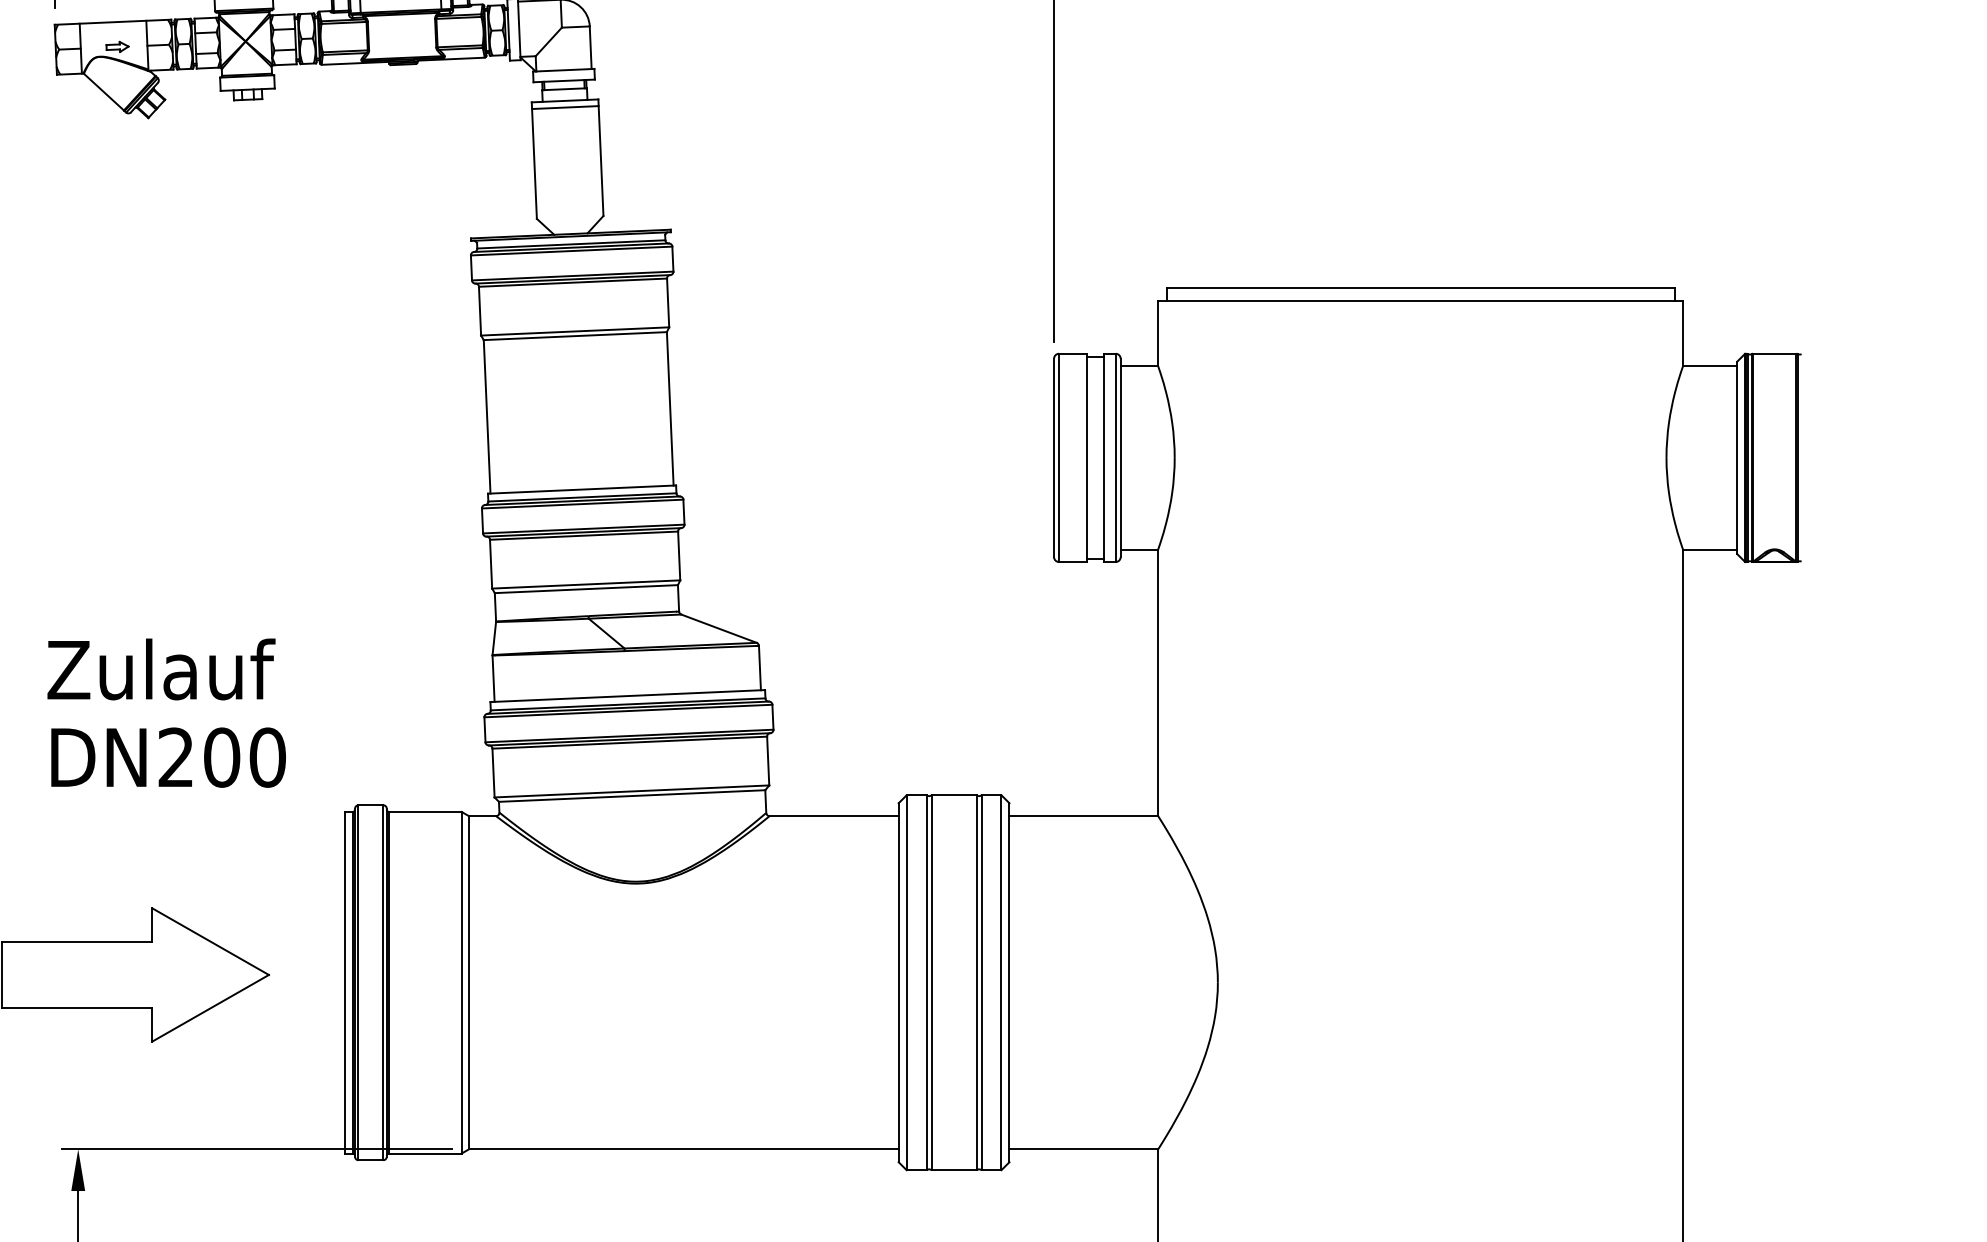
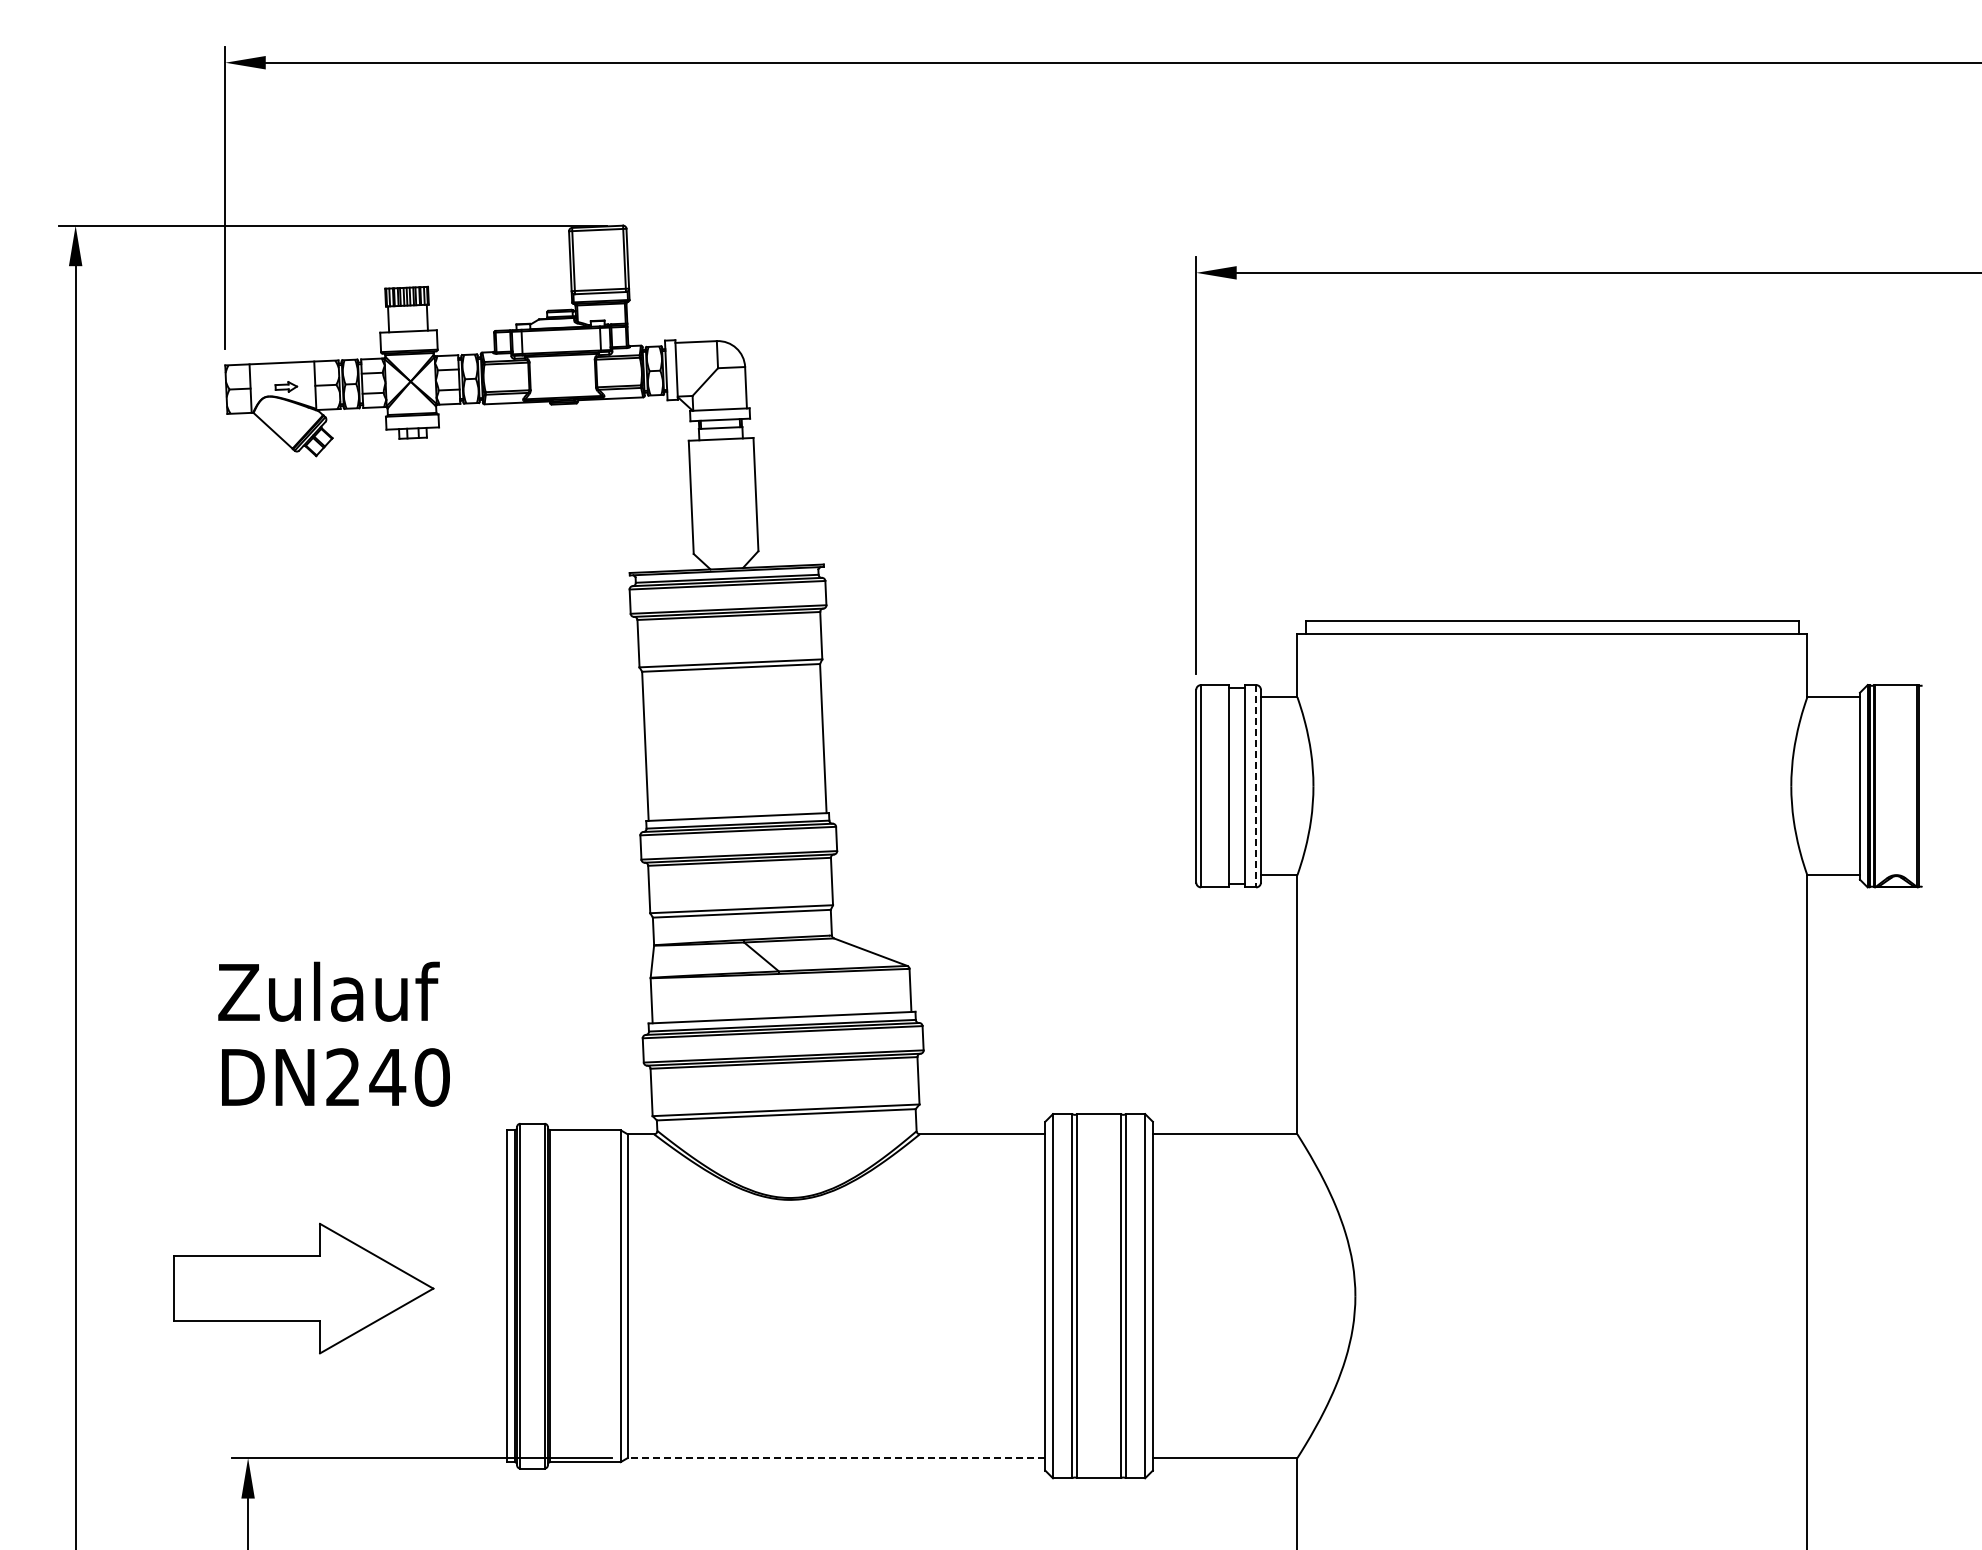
line: (565, 107) -> (721, 445), removed
line: (1116, 458) -> (1256, 786), solid -> dashed
text: (221, 757) -> (387, 1077), DN200 -> DN240
line: (683, 1149) -> (836, 1458), solid -> dashed

